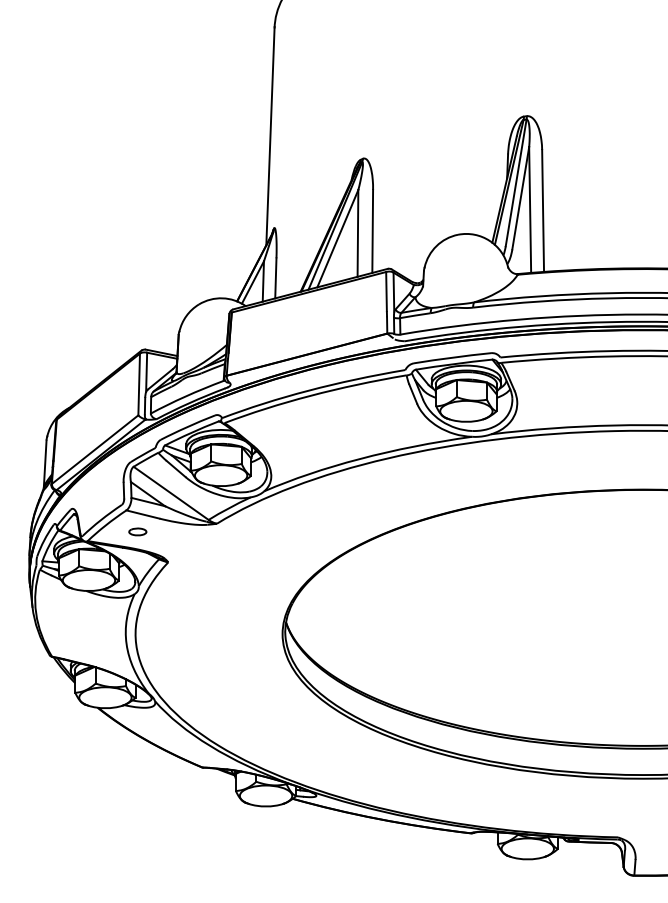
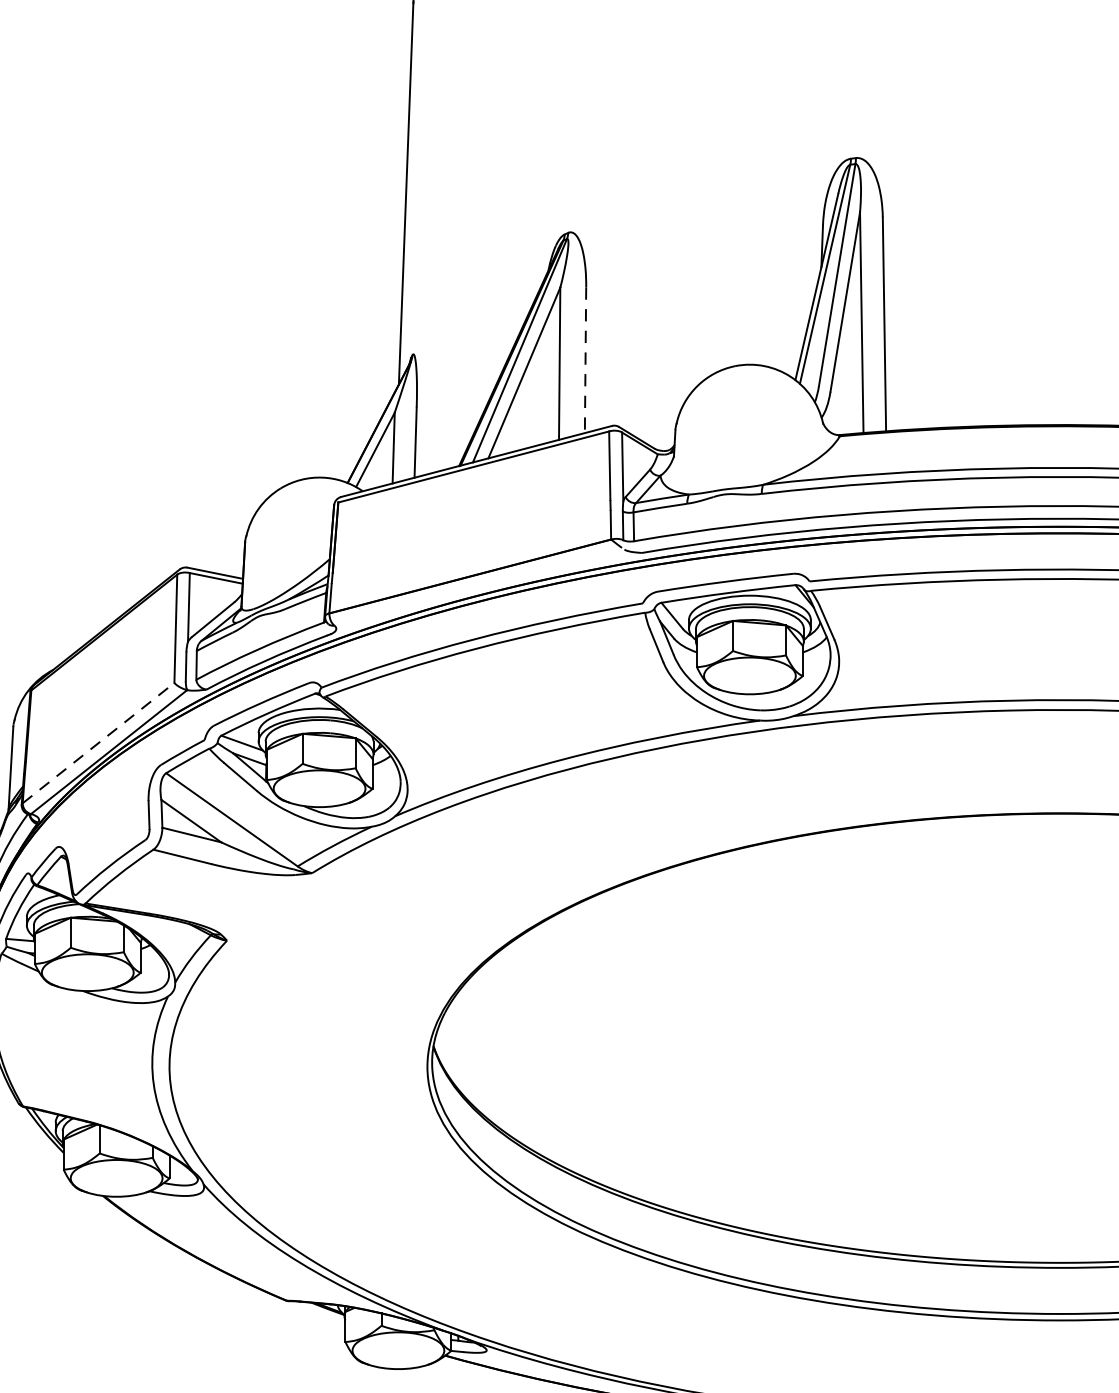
line: (372, 231) -> (585, 360), solid -> dashed
line: (95, 449) -> (99, 742), solid -> dashed
part: (137, 531) -> (172, 886), removed

